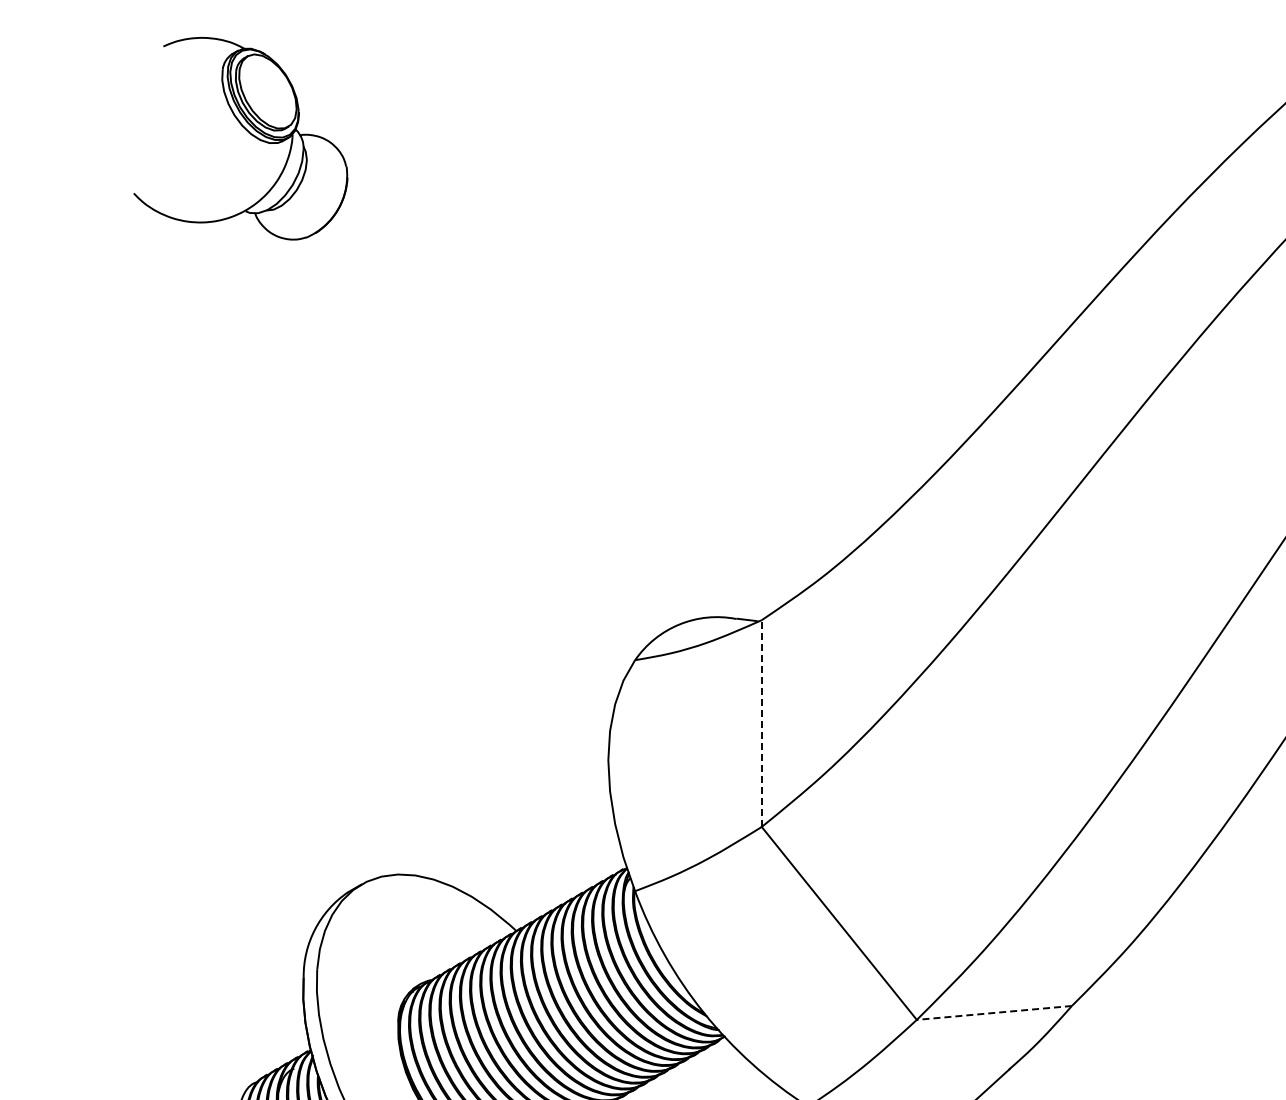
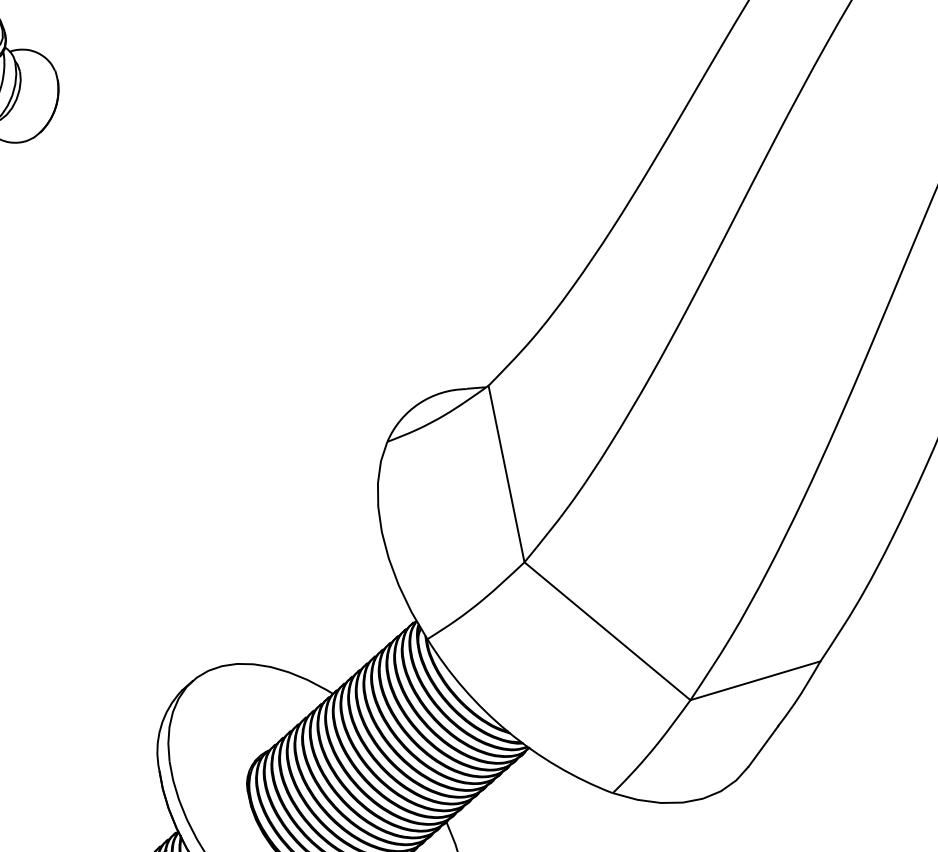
line: (761, 723) -> (506, 474), dashed -> solid
line: (994, 1012) -> (755, 680), dashed -> solid

